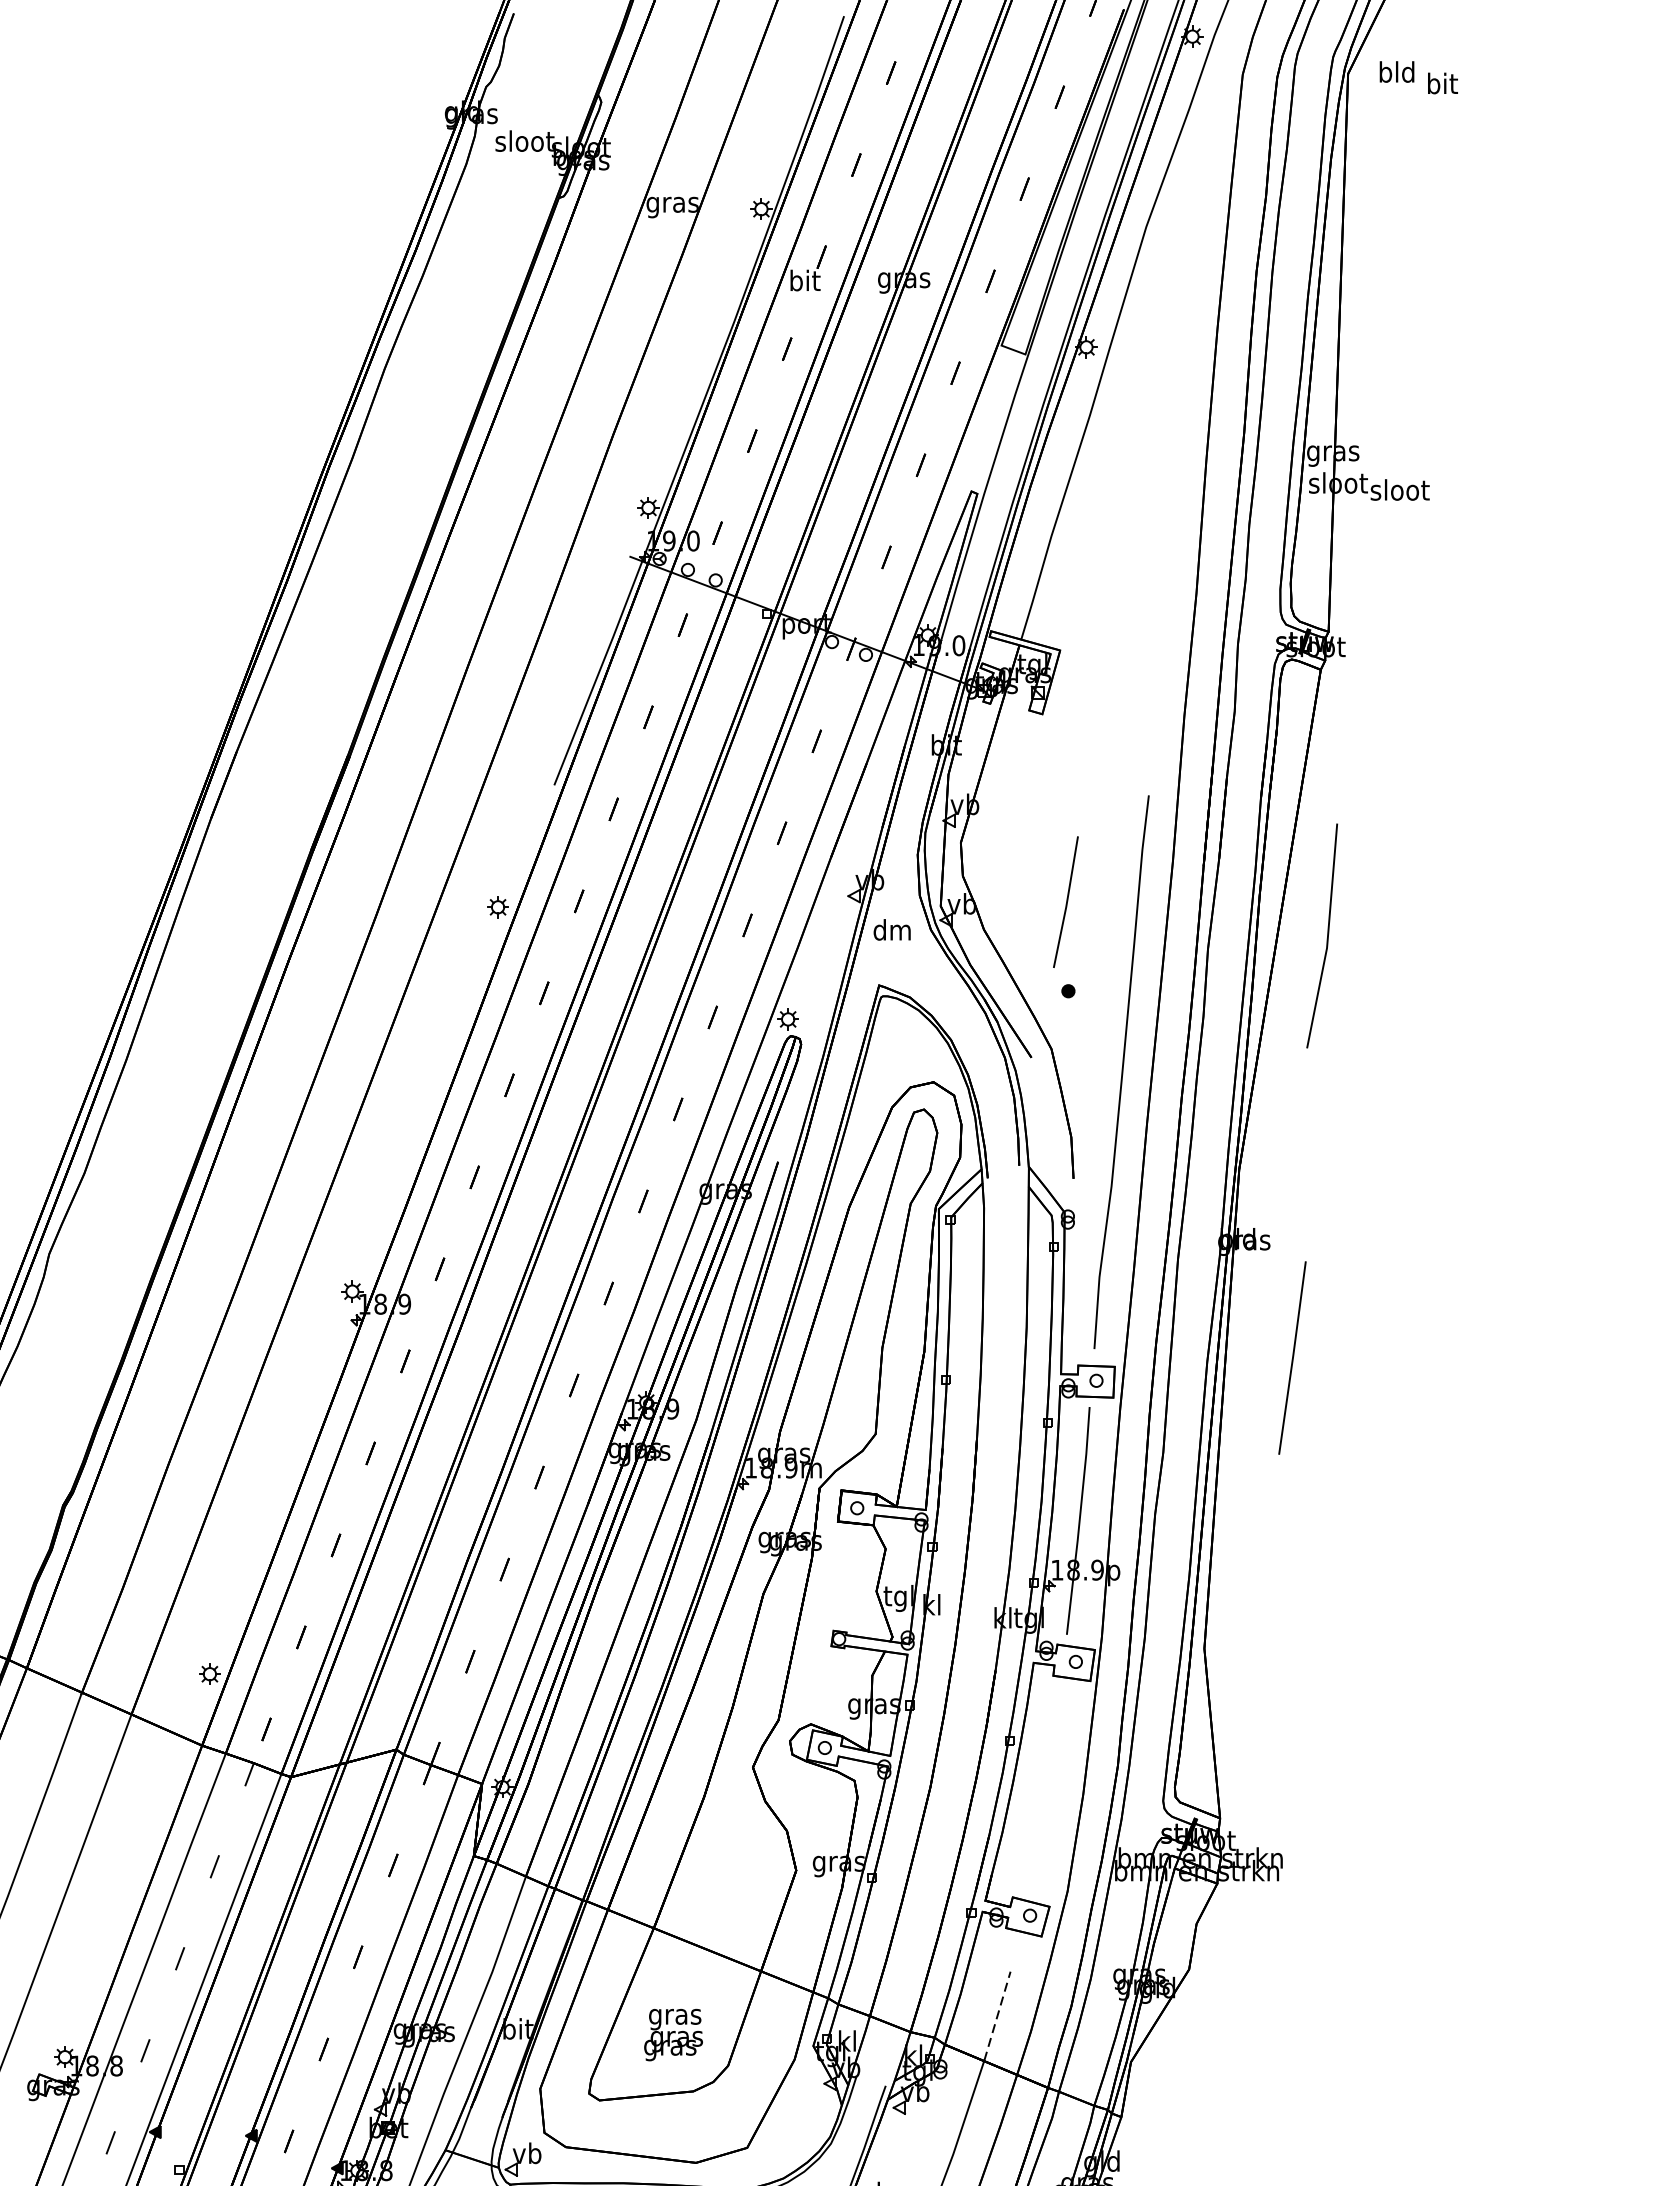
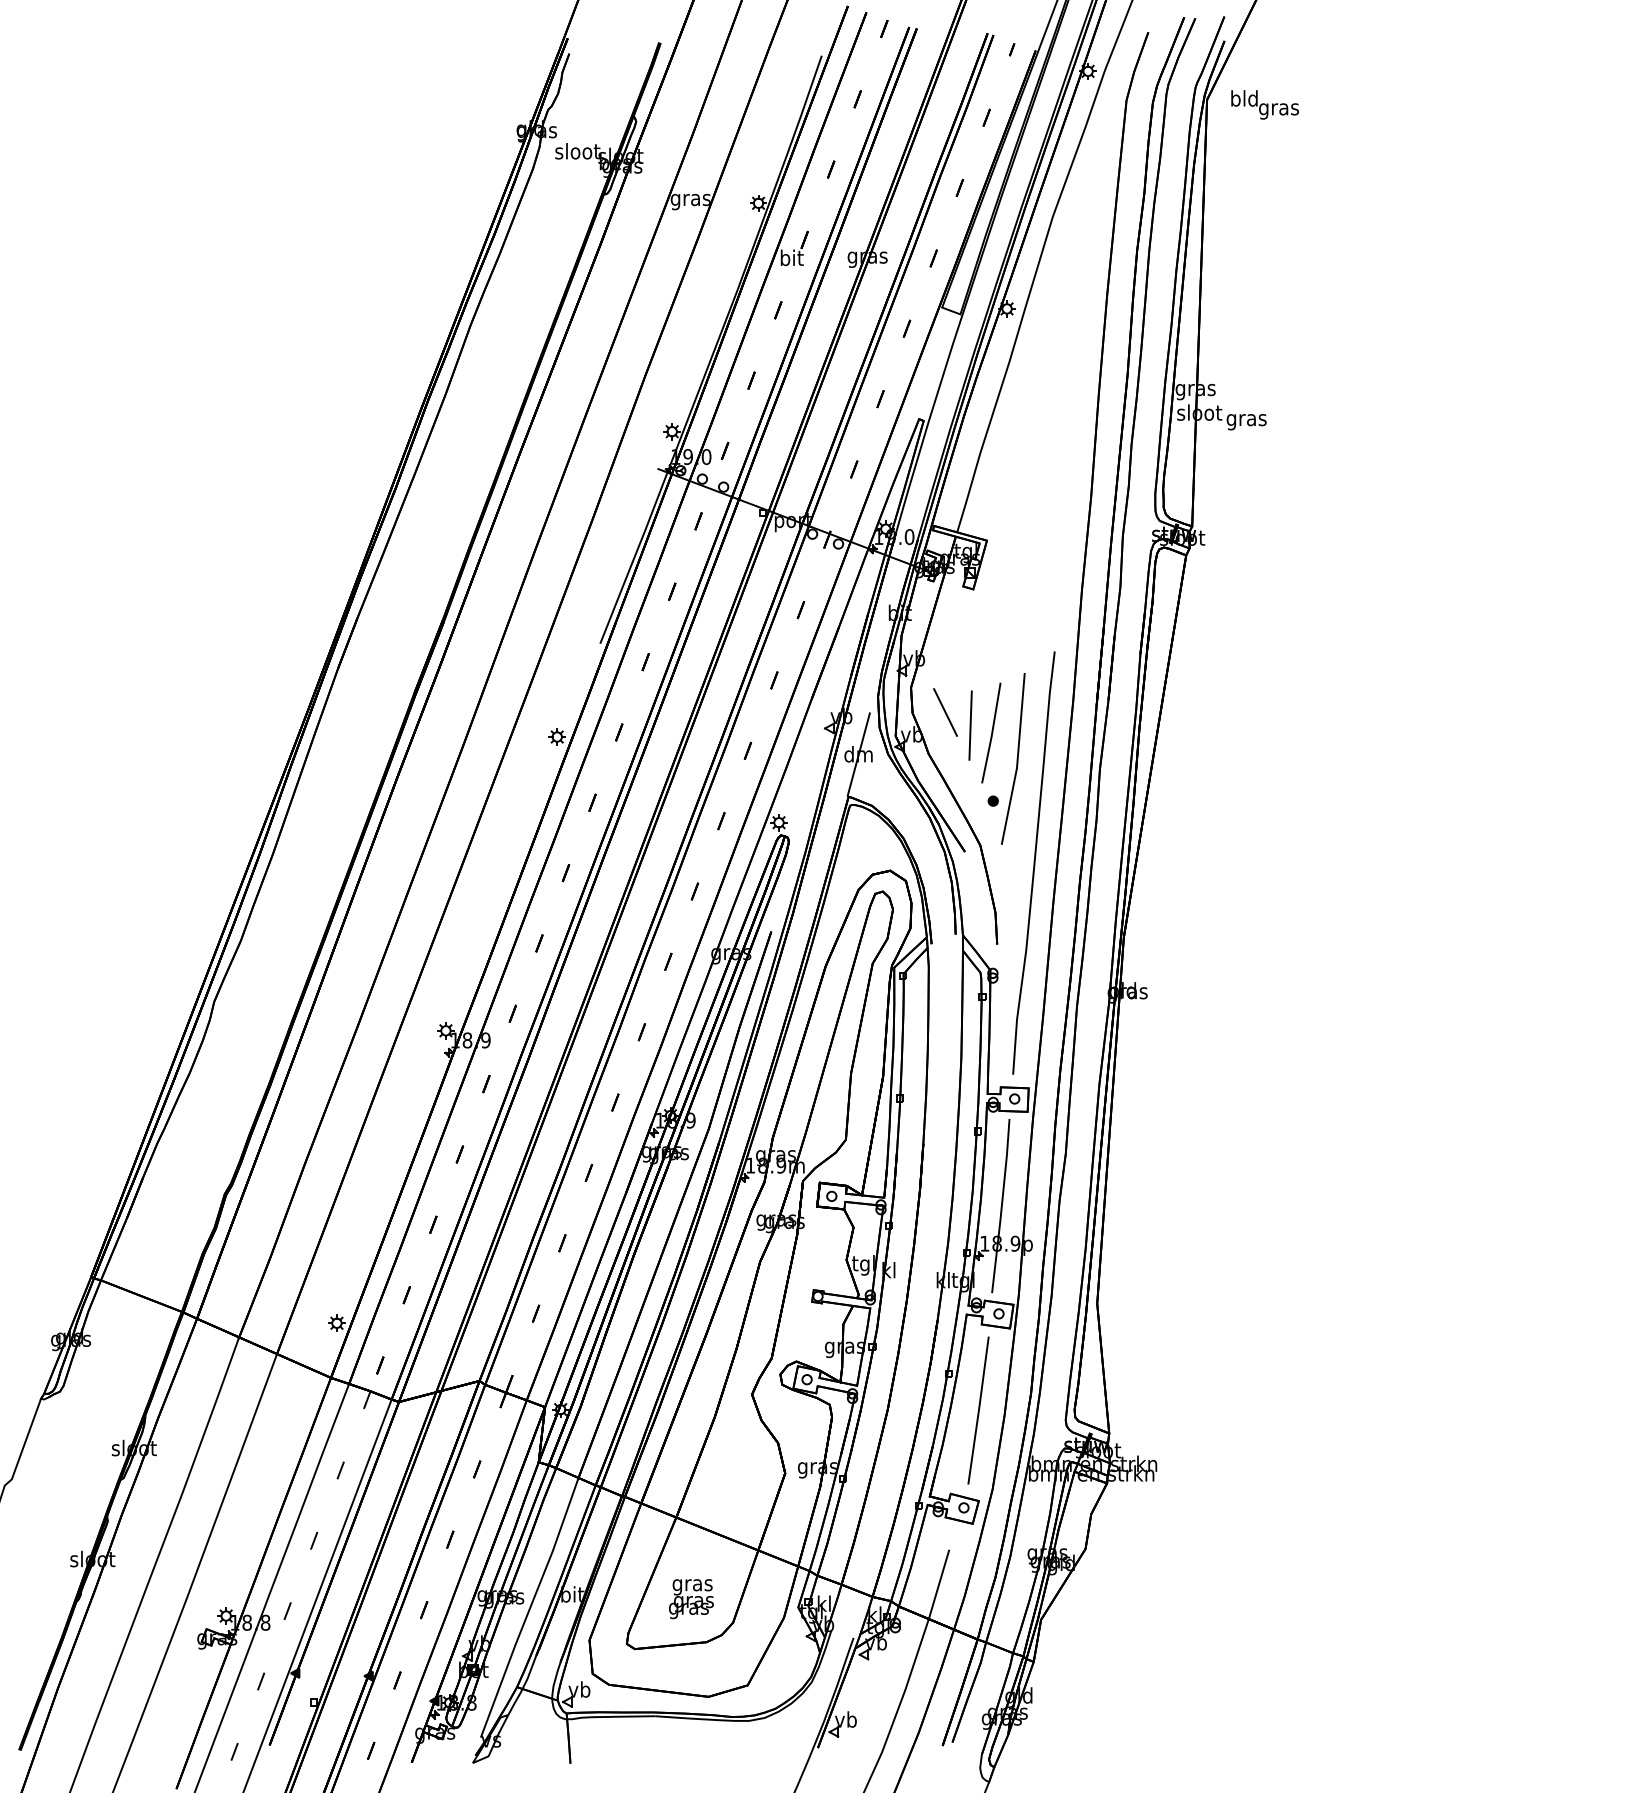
text: (1441, 86) -> (1278, 109), bit -> gras
text: (1399, 491) -> (1246, 419), sloot -> gras
line: (1005, 875) -> (945, 712), added
line: (1038, 892) -> (970, 725), added
line: (892, 930) -> (858, 754), added
line: (1326, 935) -> (1016, 758), moved
line: (1292, 1357) -> (978, 1410), moved
line: (998, 2015) -> (939, 1584), dashed -> solid

